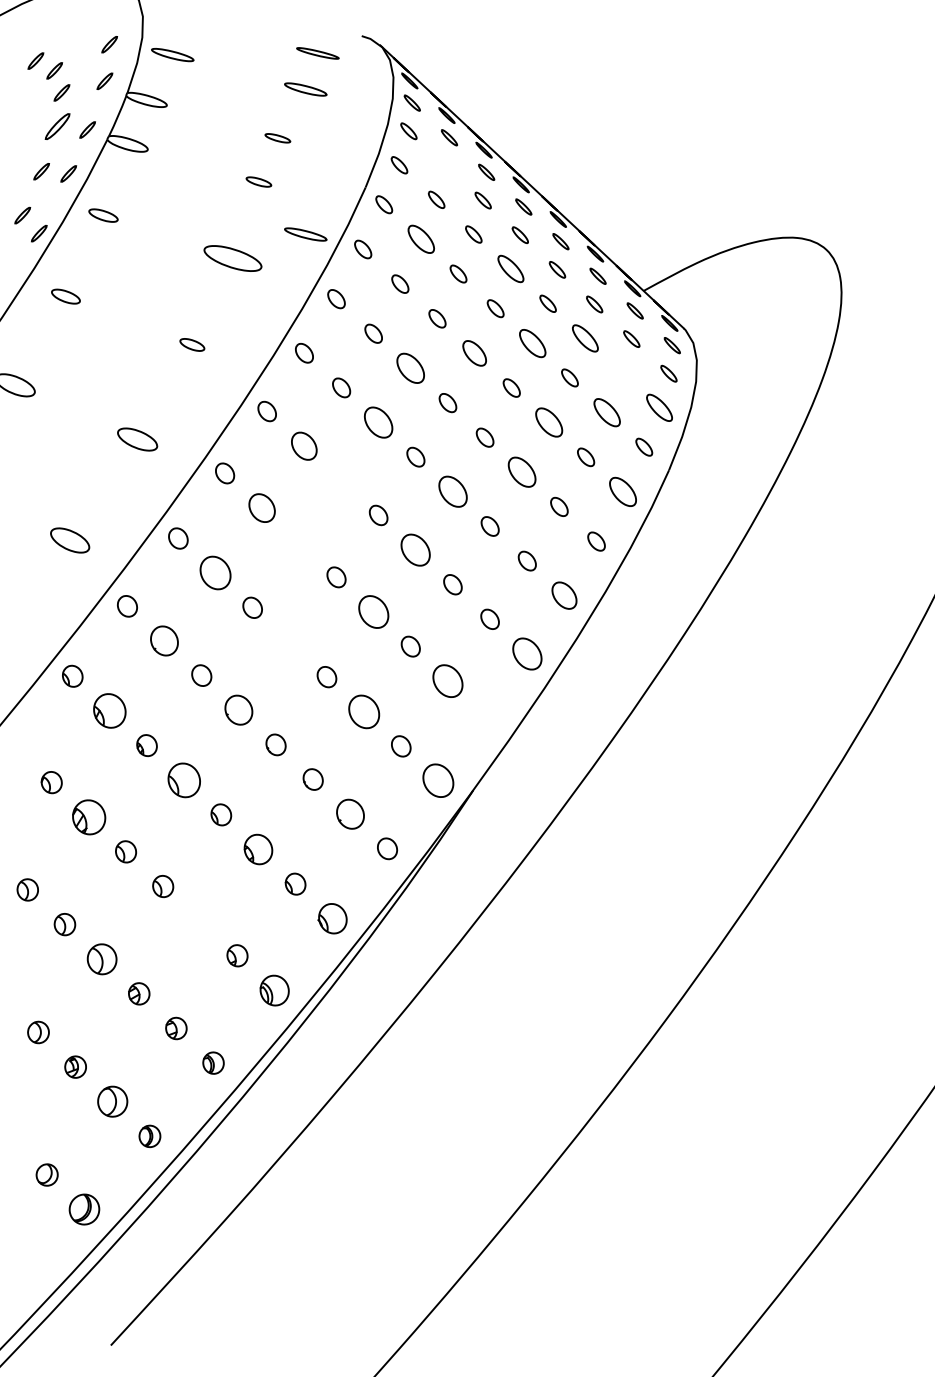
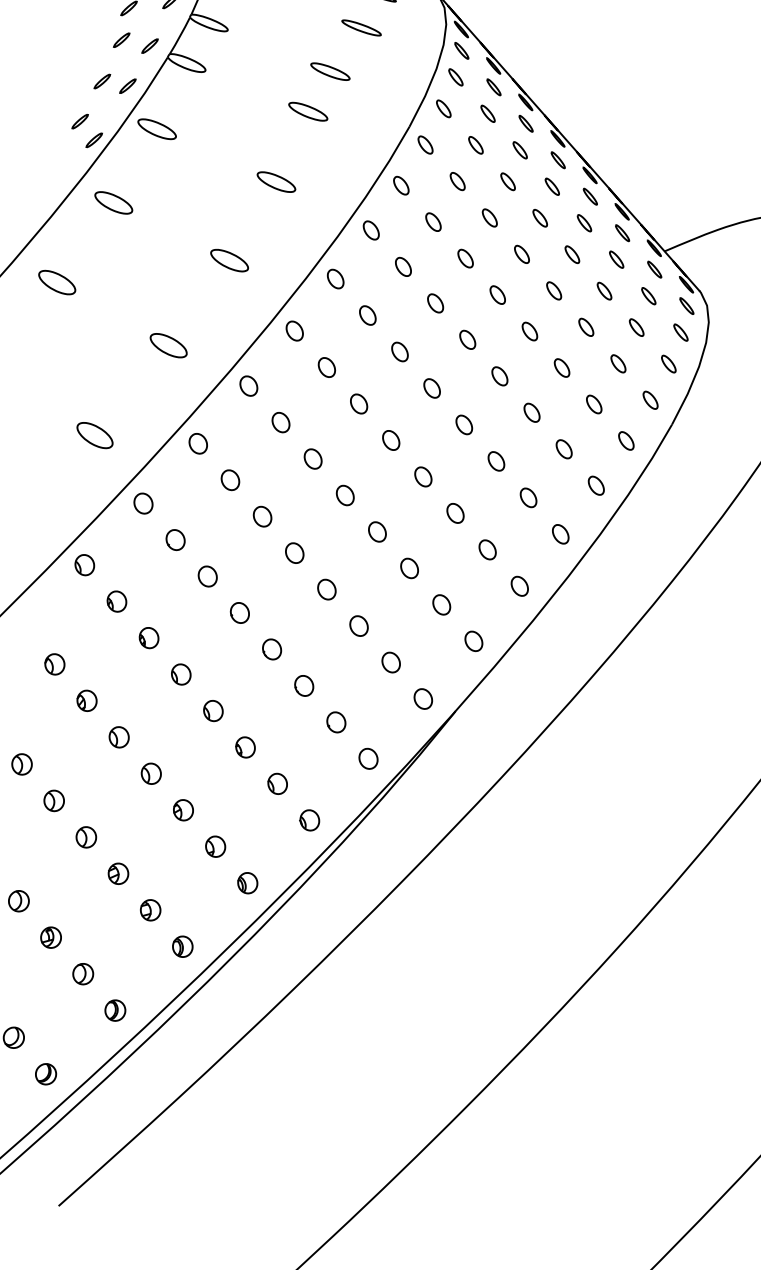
part: (57, 126) -> (121, 40), size x0.62
part: (277, 138) -> (330, 71), size x1.67
part: (445, 165) -> (487, 113), added
part: (258, 181) -> (307, 111), size x1.67
part: (103, 215) -> (157, 129), size x1.43
part: (305, 234) -> (347, 166), removed
part: (421, 239) -> (457, 181), size x0.62
part: (232, 258) -> (276, 182), size x0.71
part: (510, 269) -> (539, 218), size x0.62
part: (65, 296) -> (113, 202), size x1.43
part: (584, 338) -> (603, 291), size x0.62
part: (532, 342) -> (553, 290), size x0.62
part: (192, 344) -> (229, 260), size x1.67
part: (474, 353) -> (497, 295), size x0.71
part: (410, 368) -> (435, 303), size x0.62
part: (622, 373) -> (636, 328), added
part: (659, 407) -> (668, 363), size x0.62
part: (606, 412) -> (617, 363), size x0.62
part: (378, 422) -> (399, 351), size x0.62
part: (548, 422) -> (561, 367), size x0.62
part: (304, 445) -> (327, 366), size x0.71
part: (522, 472) -> (532, 413), size x0.62
part: (341, 480) -> (359, 403), added
part: (452, 491) -> (463, 424), size x0.62
part: (623, 491) -> (626, 440), size x0.62
part: (262, 507) -> (281, 422), size x0.71
part: (299, 542) -> (313, 458), added
part: (415, 549) -> (423, 476), size x0.62
part: (215, 573) -> (230, 480), size x0.62
part: (564, 595) -> (560, 534), size x0.71
part: (373, 611) -> (377, 531), size x0.62
part: (164, 640) -> (175, 539), size x0.71
part: (289, 642) -> (294, 553), added
part: (526, 653) -> (519, 585), size x0.62
part: (447, 681) -> (441, 605), size x0.62
part: (109, 710) -> (116, 601), size x0.62
part: (238, 710) -> (239, 613), size x0.71
part: (363, 711) -> (358, 625), size x0.62
part: (485, 715) -> (474, 641), added
part: (183, 779) -> (180, 673), size x0.62
part: (438, 781) -> (423, 699), size x0.62
part: (349, 813) -> (335, 721), size x0.71
part: (88, 816) -> (86, 700), size x0.62
part: (258, 849) -> (245, 747), size x0.71
part: (332, 918) -> (309, 820), size x0.71
part: (200, 920) -> (183, 809), added
part: (101, 958) -> (85, 836), size x0.71
part: (274, 989) -> (247, 882), size x0.71
part: (112, 1101) -> (82, 973), size x0.71
part: (83, 1209) -> (45, 1074), size x0.71

